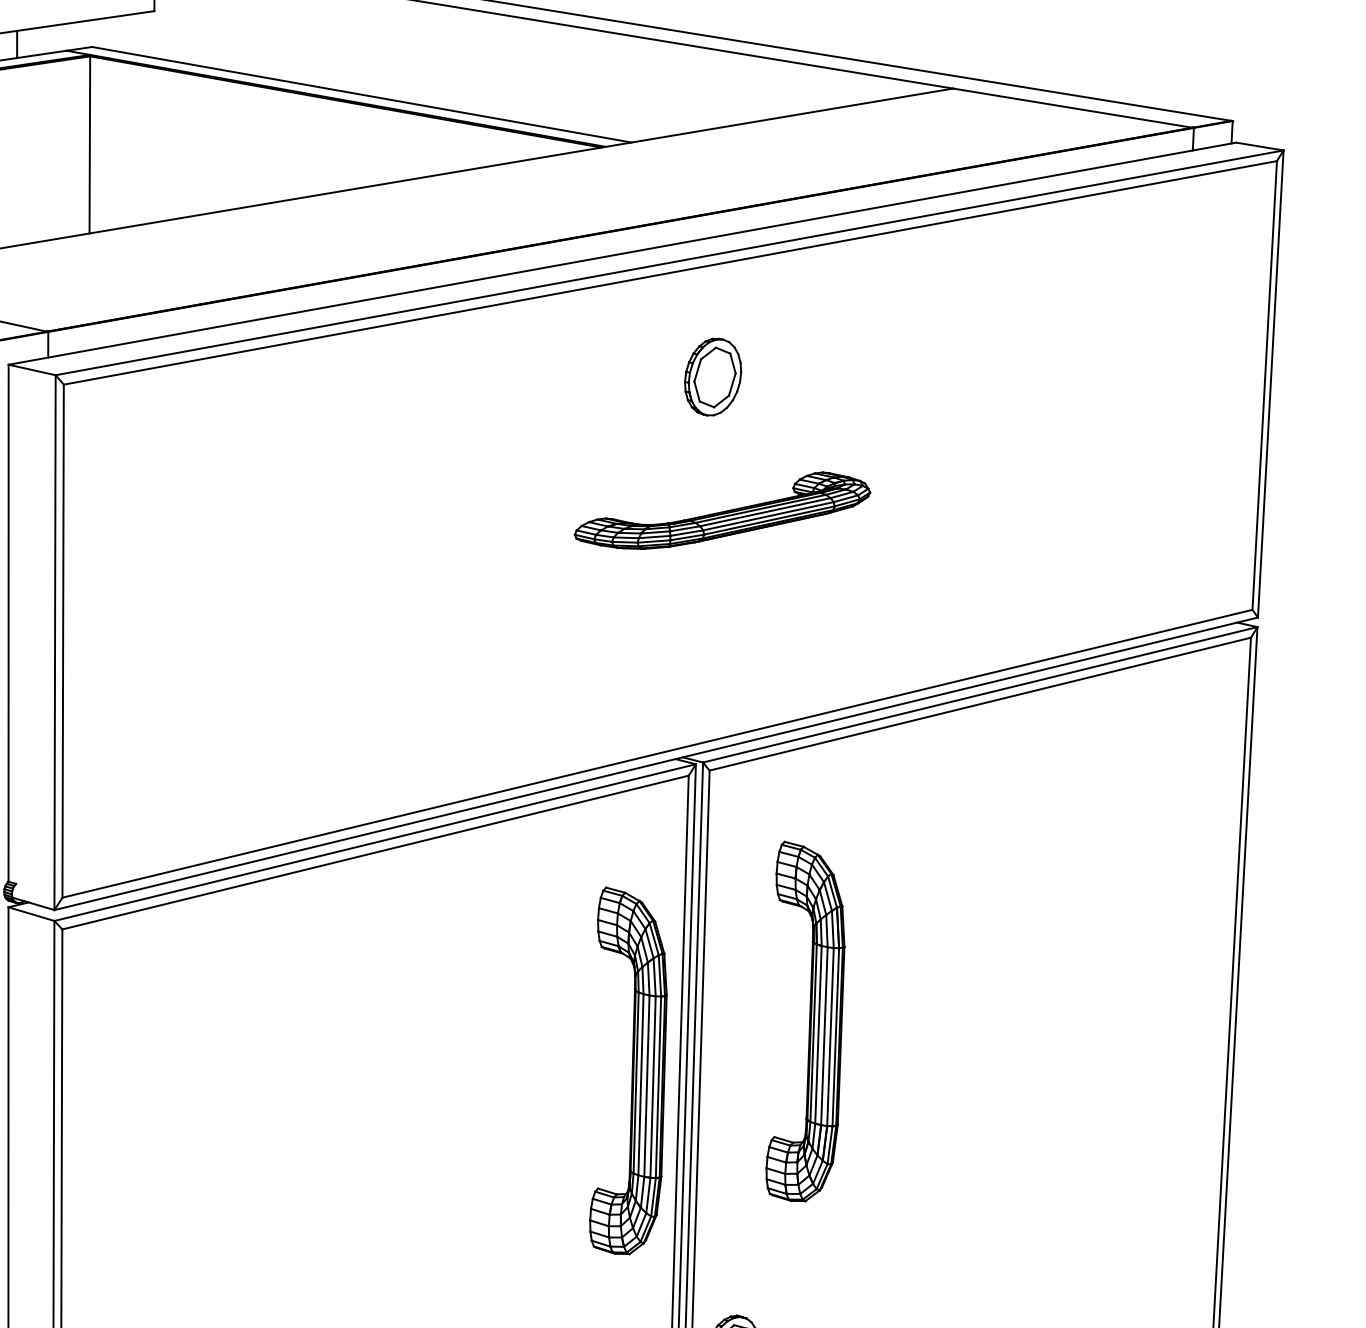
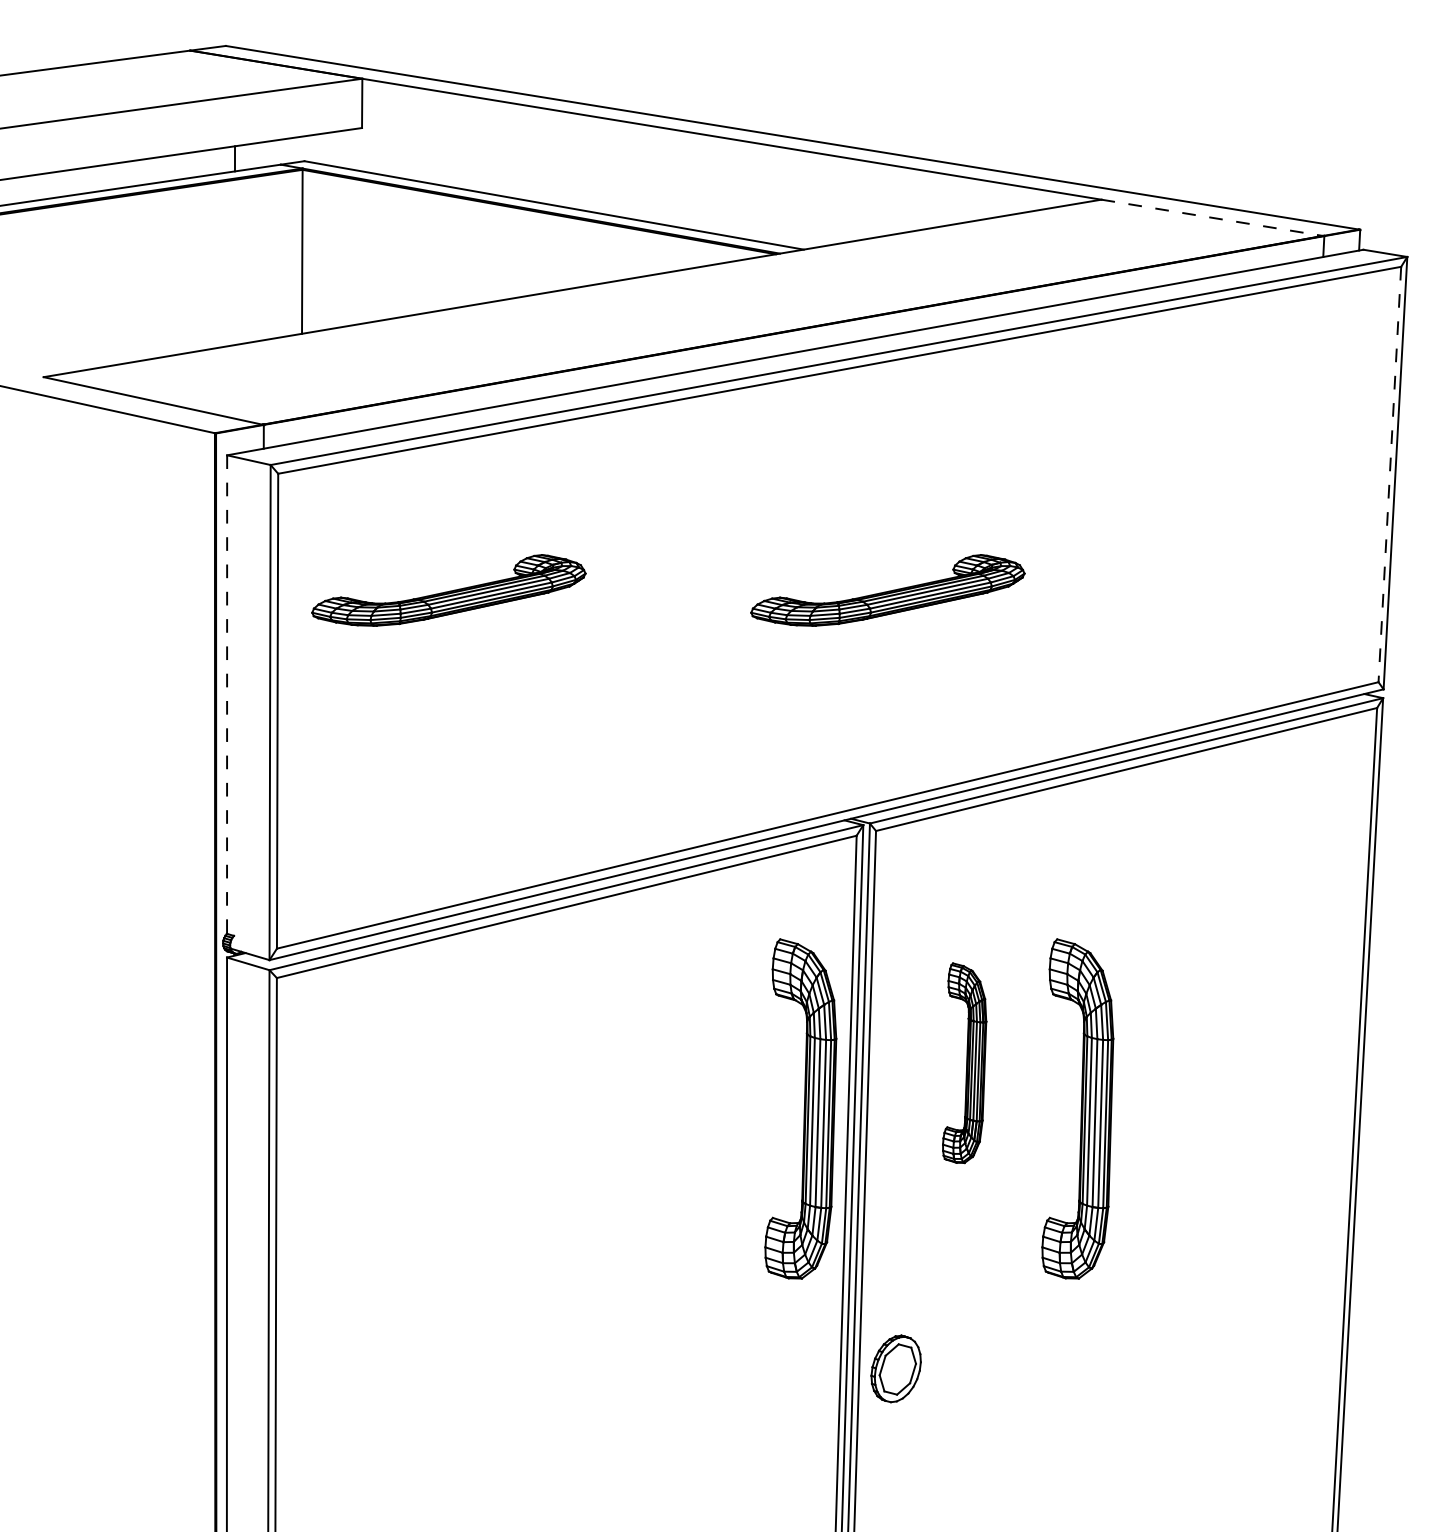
line: (1073, 107) -> (1212, 217), solid -> dashed
part: (713, 376) -> (879, 466), removed
line: (1264, 386) -> (1389, 475), solid -> dashed
part: (247, 510) -> (448, 590), added
line: (9, 624) -> (227, 695), solid -> dashed
part: (805, 1020) -> (964, 1062), size x0.6
part: (927, 1070) -> (1077, 1108), added

